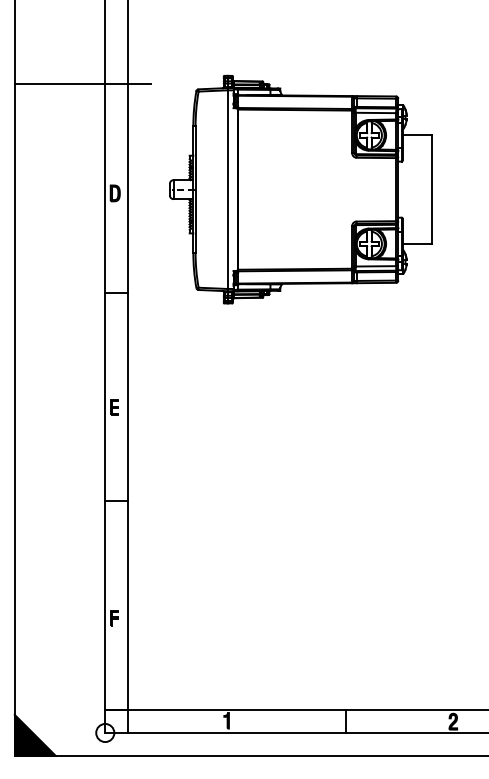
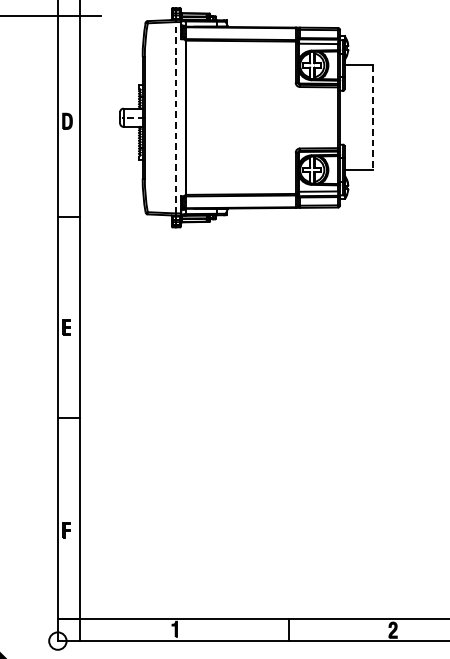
line: (227, 189) -> (175, 117), solid -> dashed
line: (432, 190) -> (373, 118), solid -> dashed

